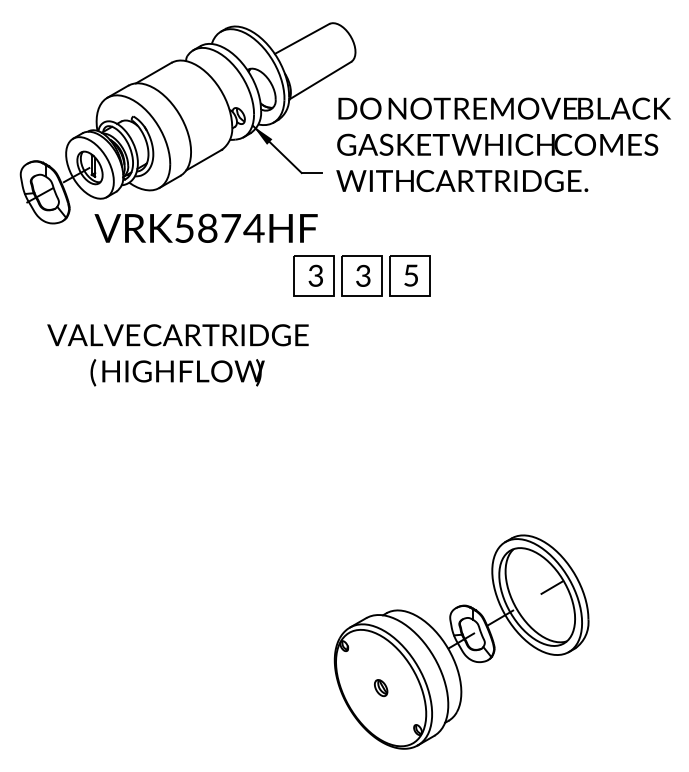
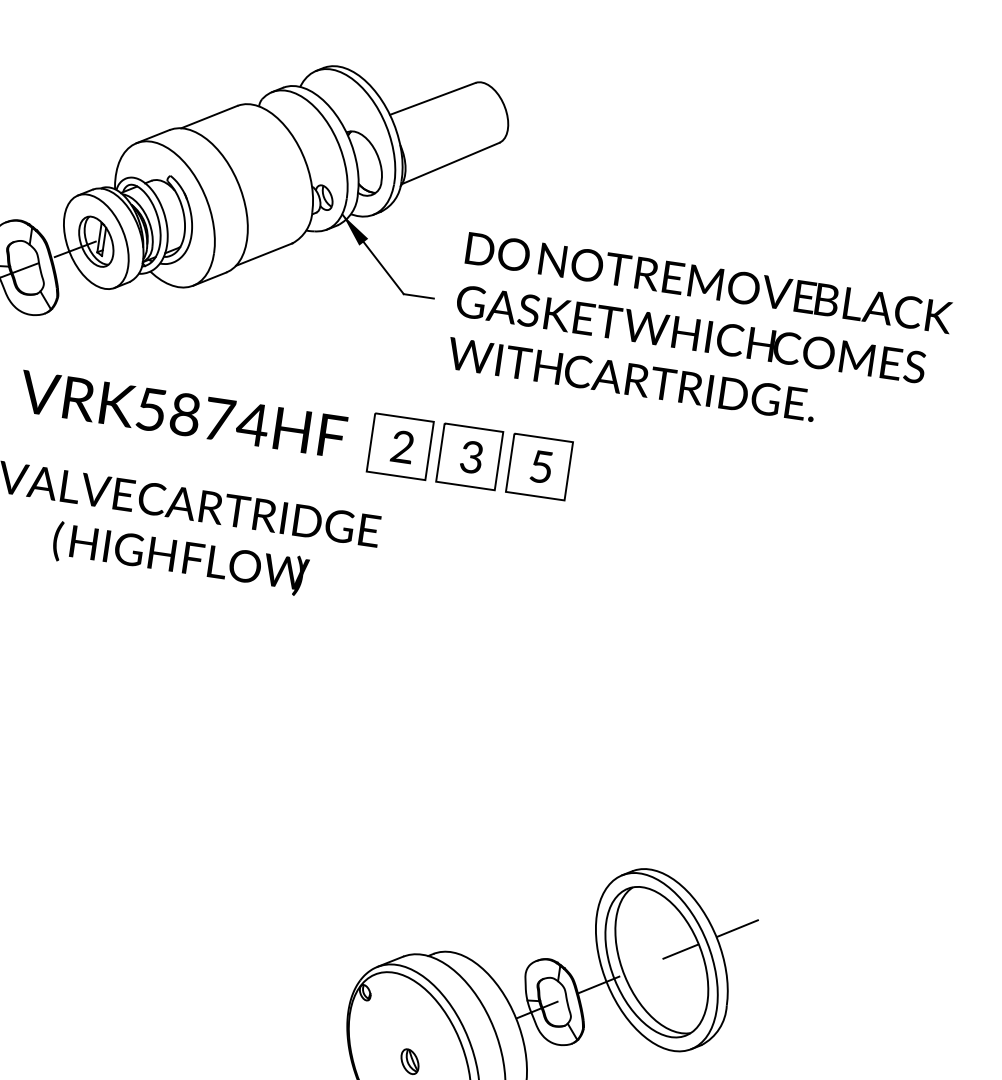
text: (503, 144) -> (699, 335), moved
text: (205, 227) -> (182, 412), moved
text: (315, 277) -> (401, 449), 3 -> 2
line: (588, 566) -> (738, 928), added

